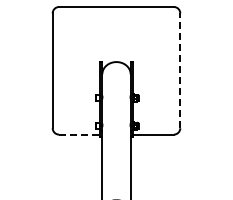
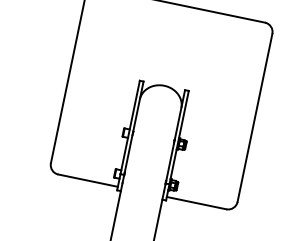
line: (180, 70) -> (255, 117), dashed -> solid
line: (79, 134) -> (88, 180), dashed -> solid

